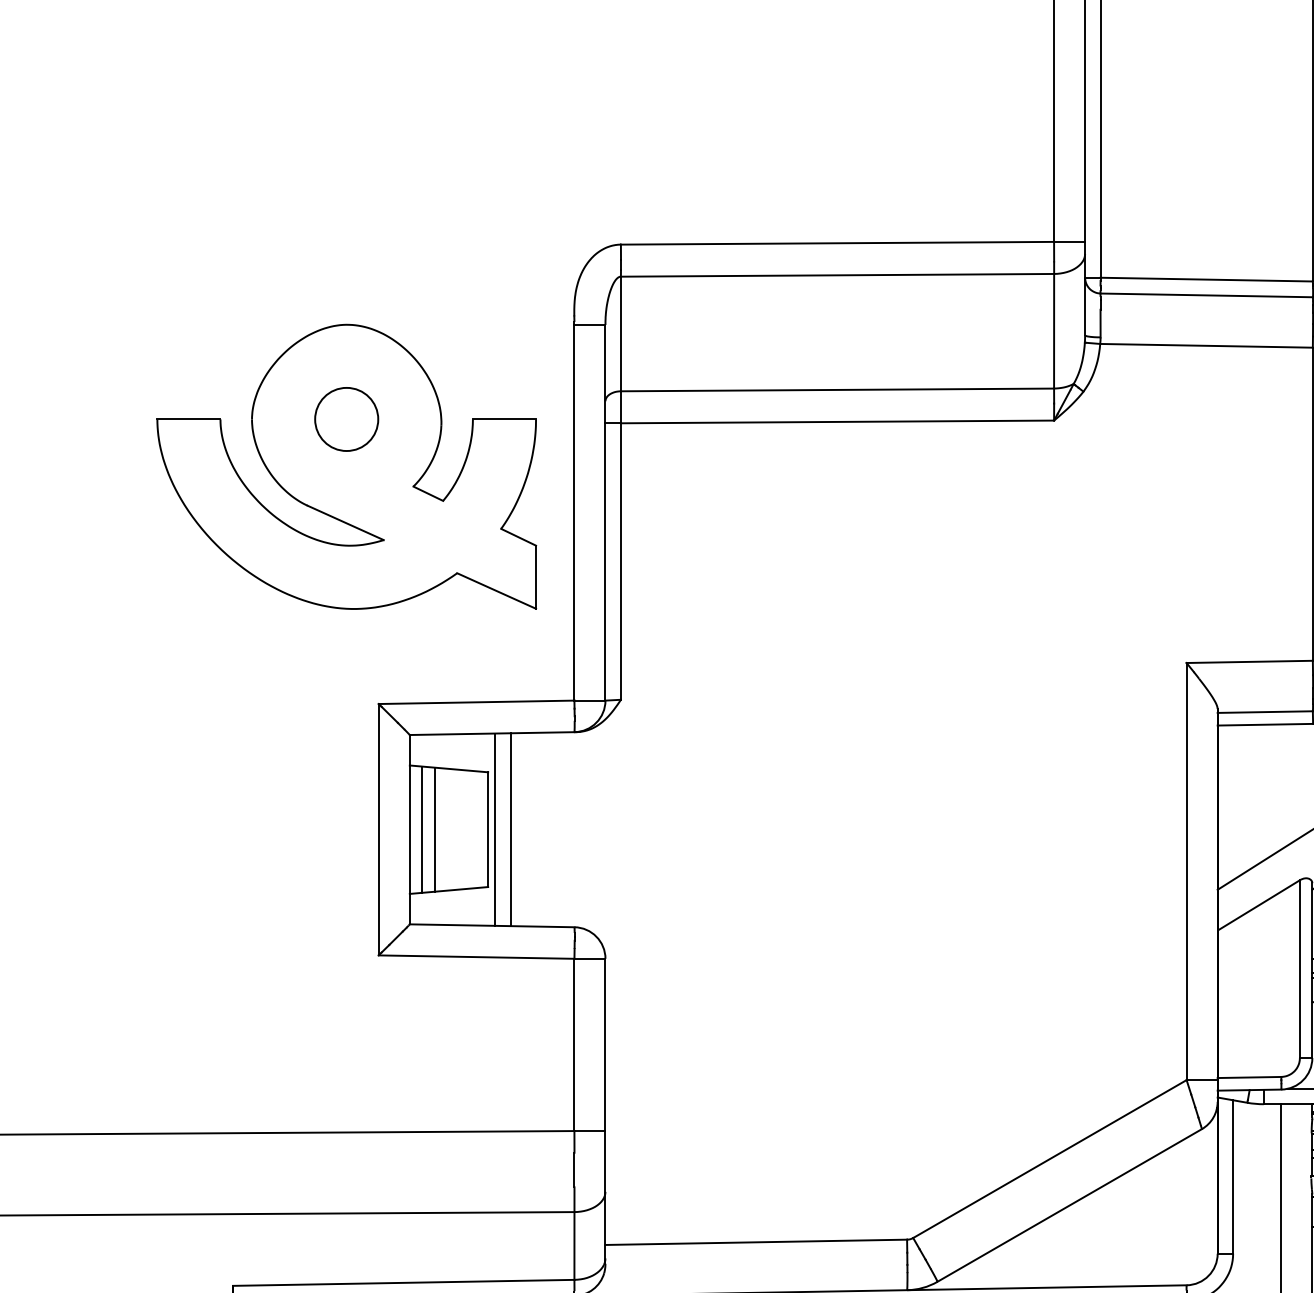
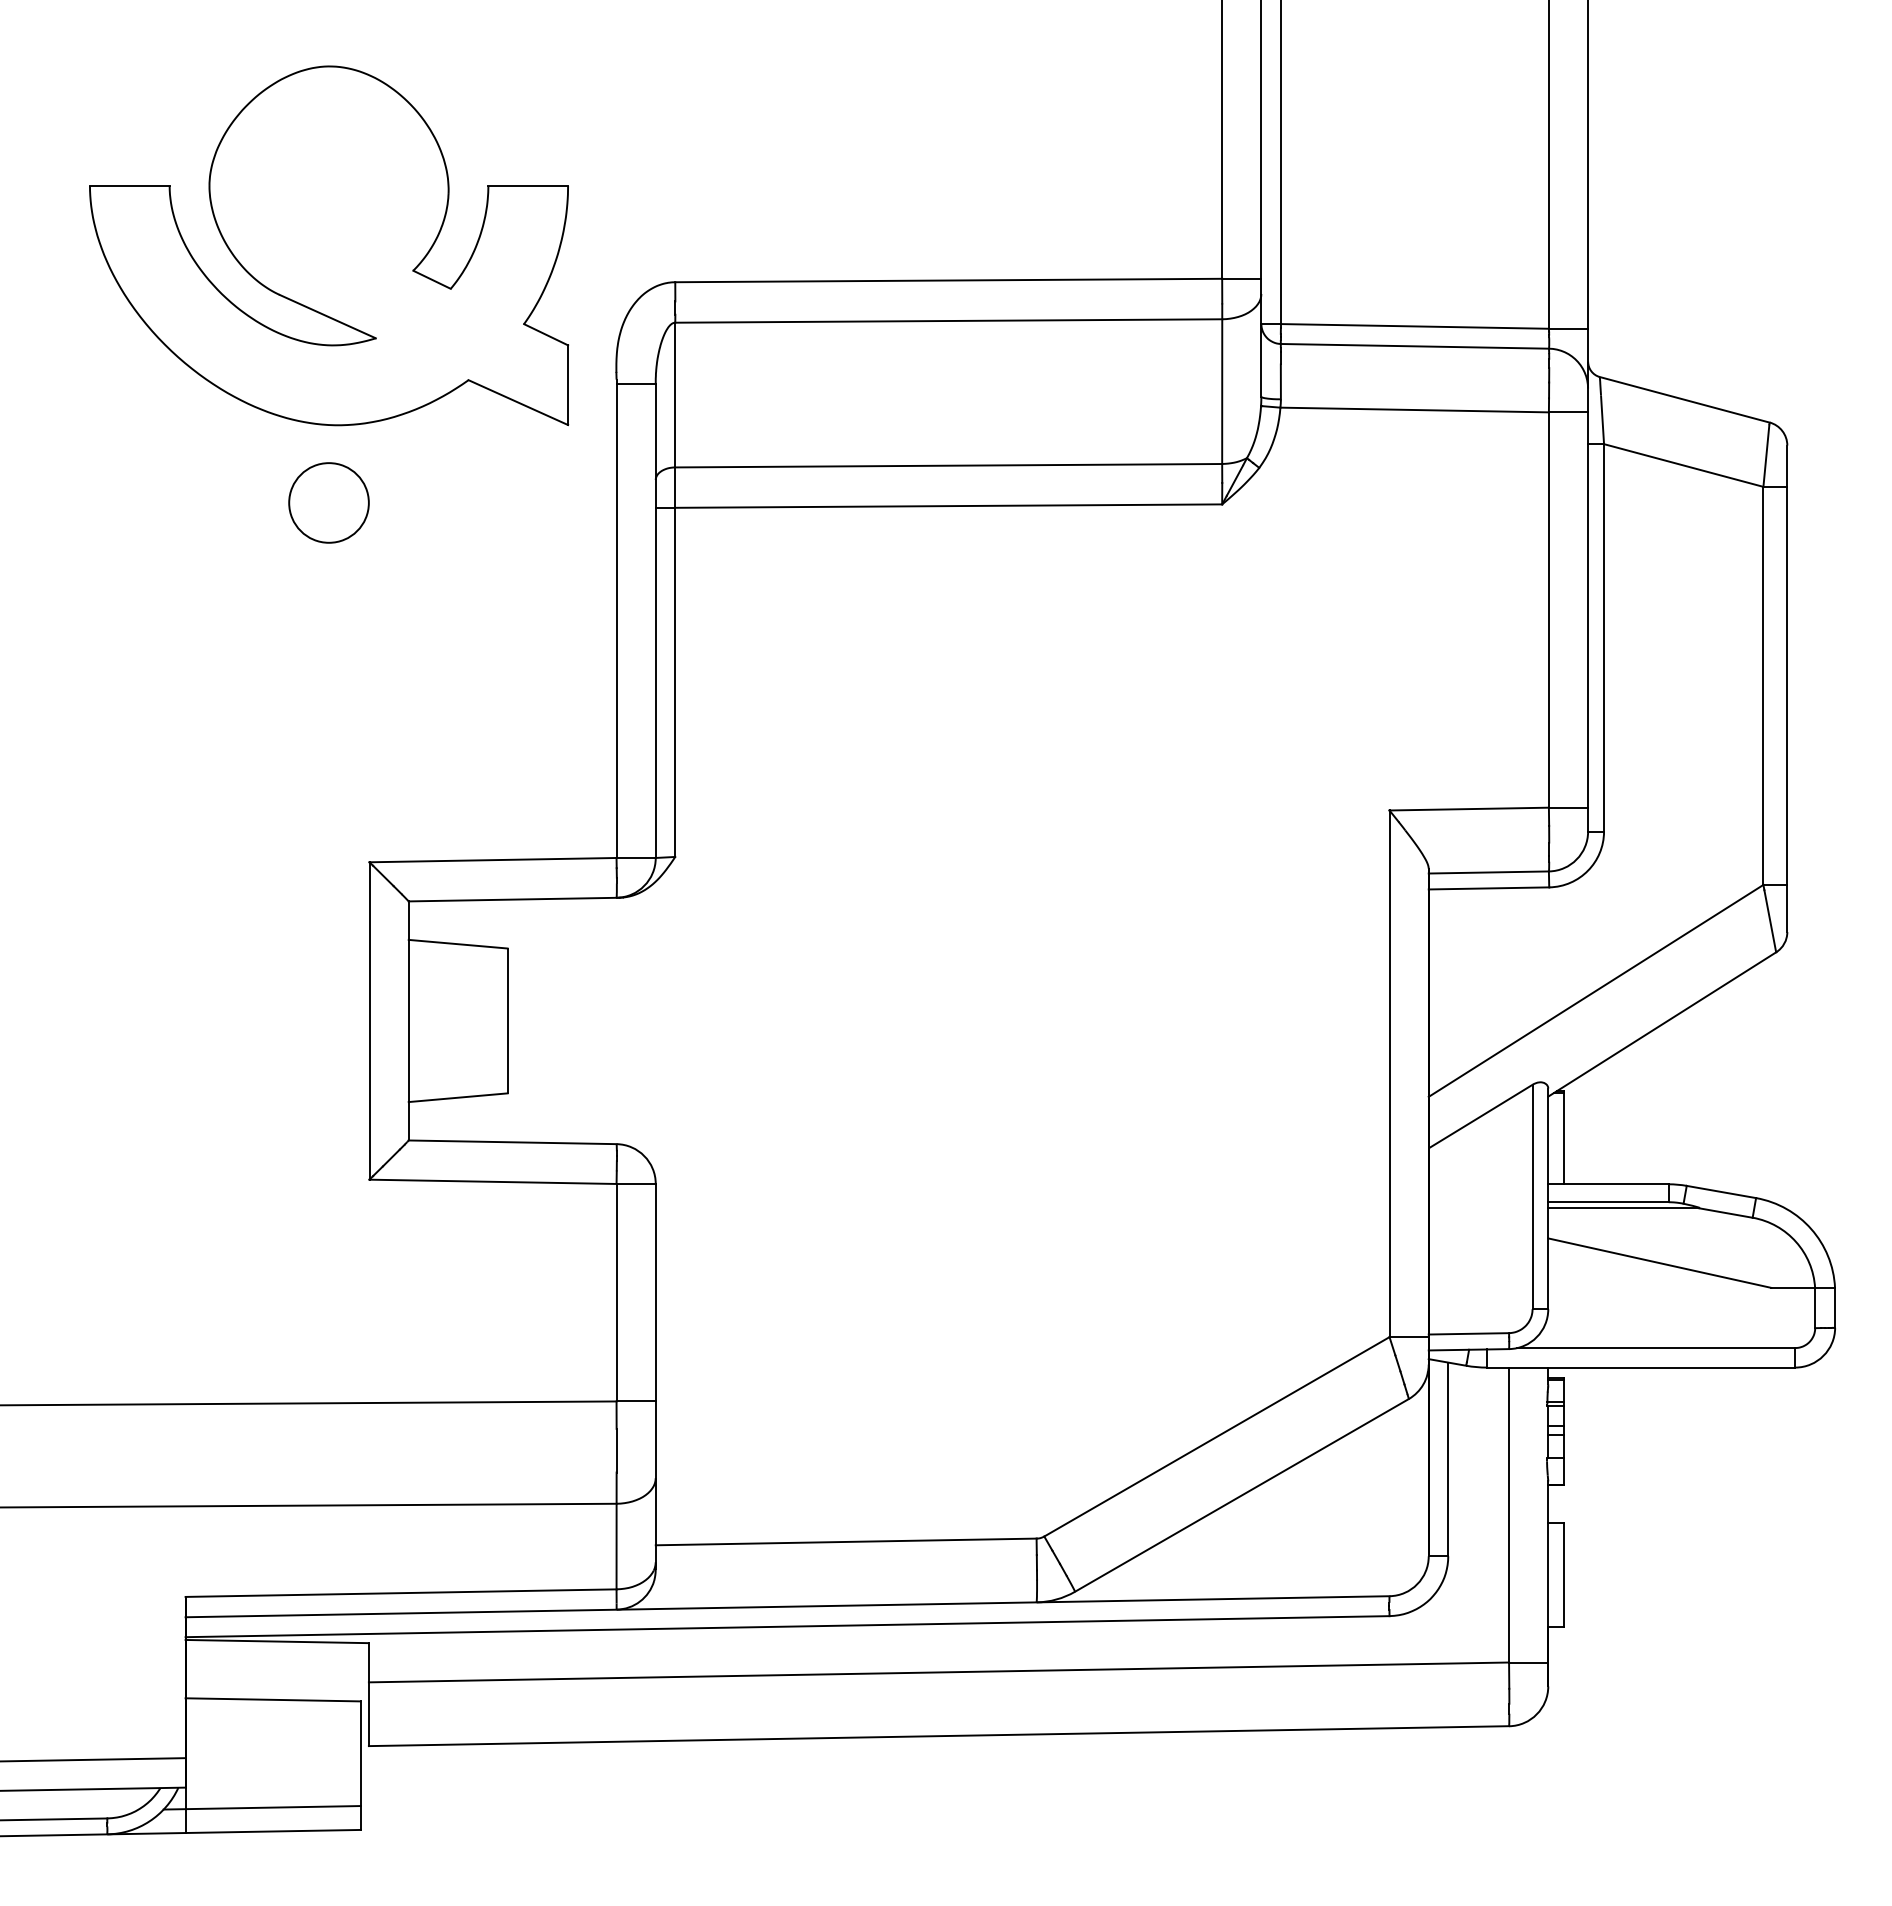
part: (347, 466) -> (329, 245), moved
line: (422, 829) -> (424, 1020), removed
line: (434, 829) -> (440, 1020), removed
line: (495, 829) -> (516, 1020), removed
line: (511, 829) -> (536, 1020), removed

